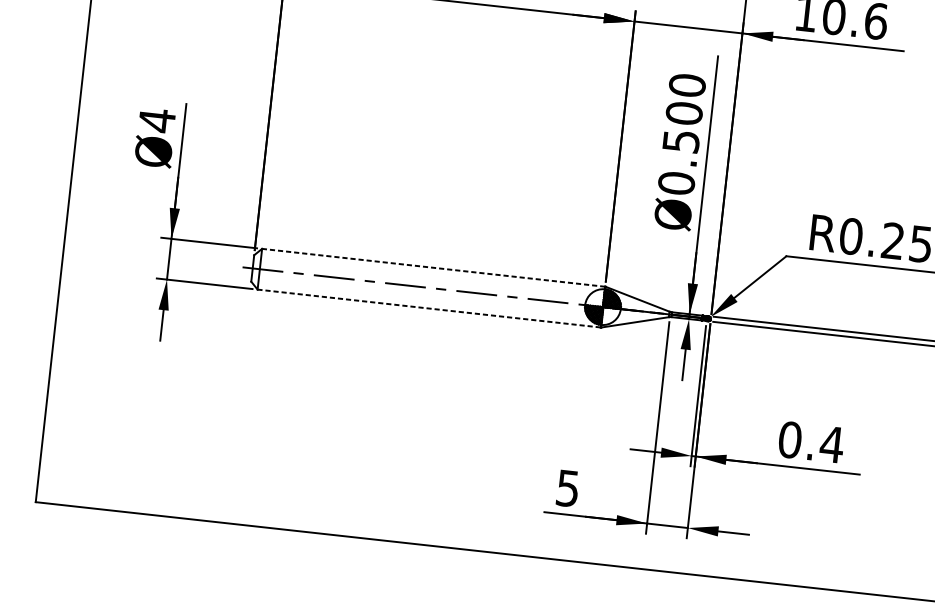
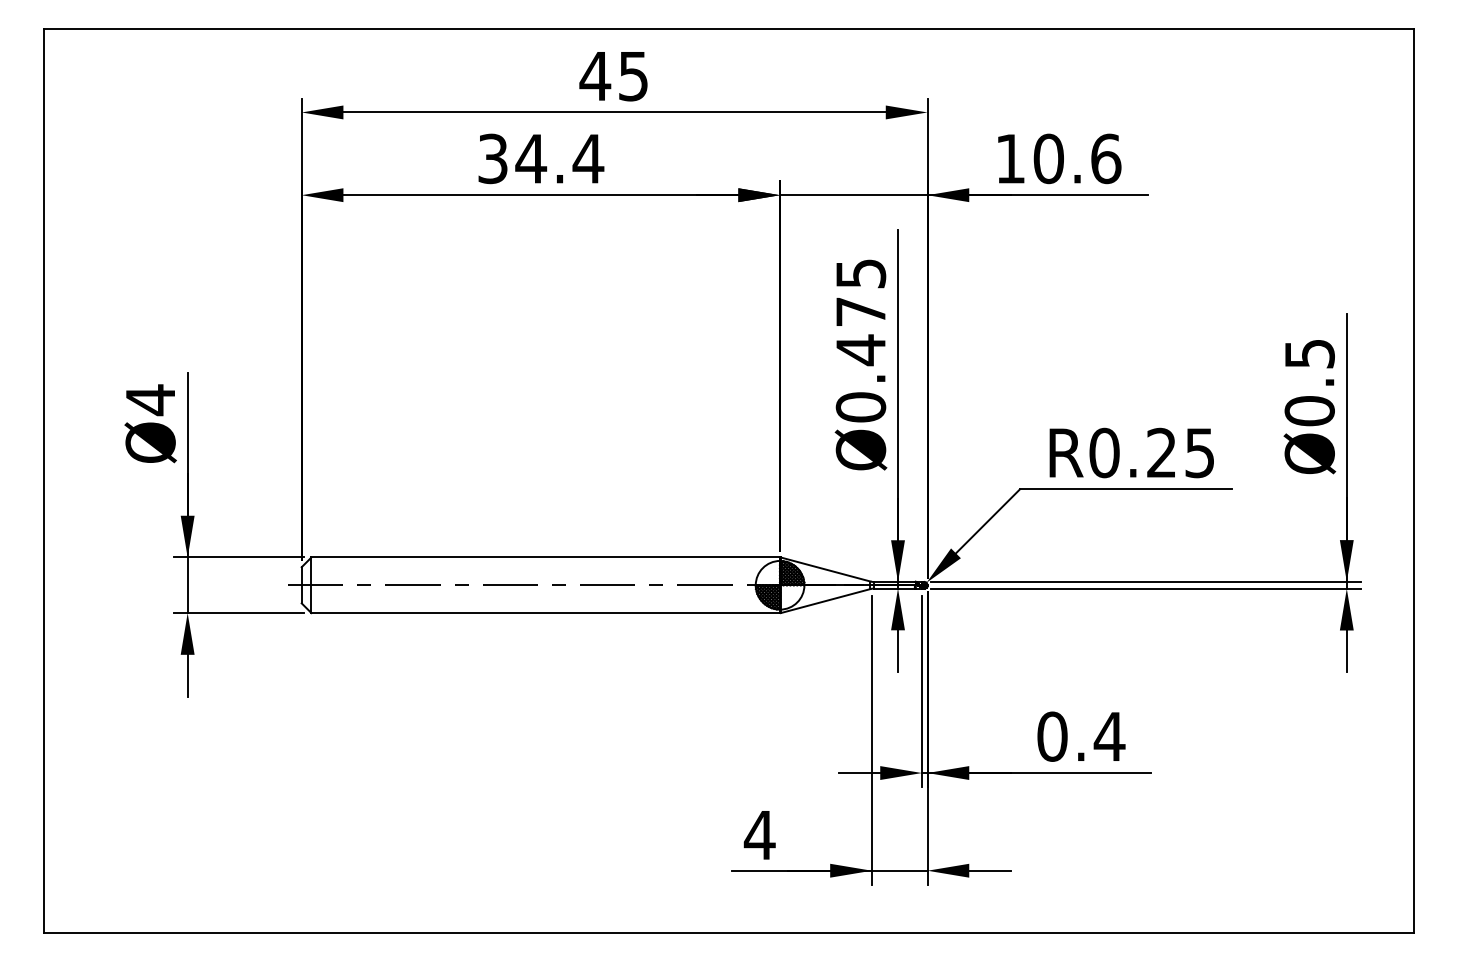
text: (683, 113) -> (860, 312), Ø0.500 -> Ø0.475
line: (433, 267) -> (545, 557), dashed -> solid
line: (428, 308) -> (545, 613), dashed -> solid
text: (567, 488) -> (759, 835), 5 -> 4

